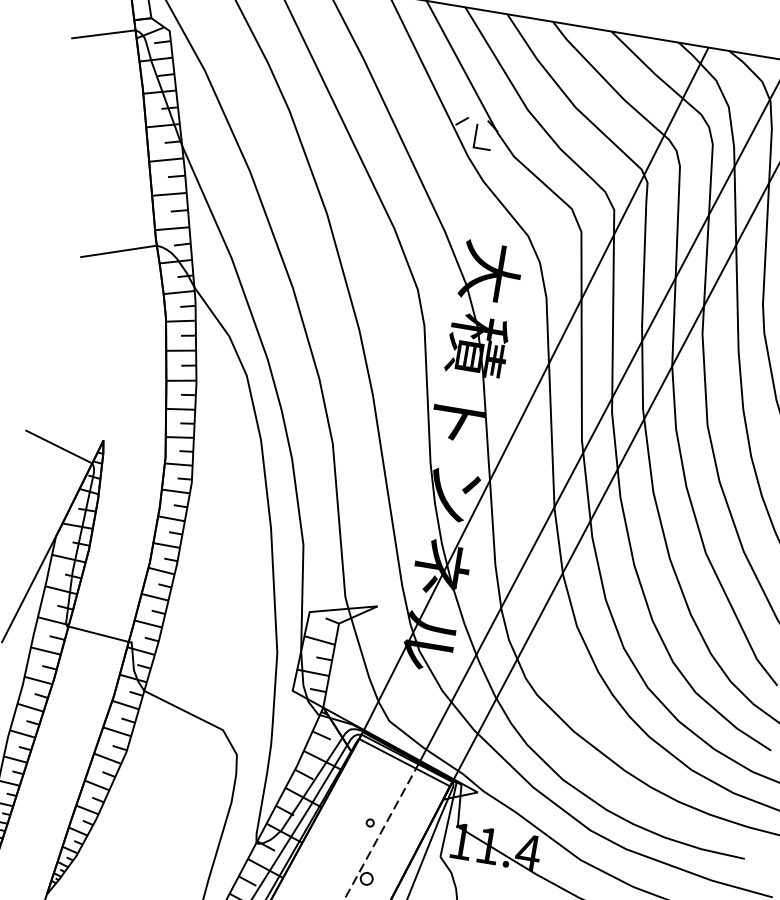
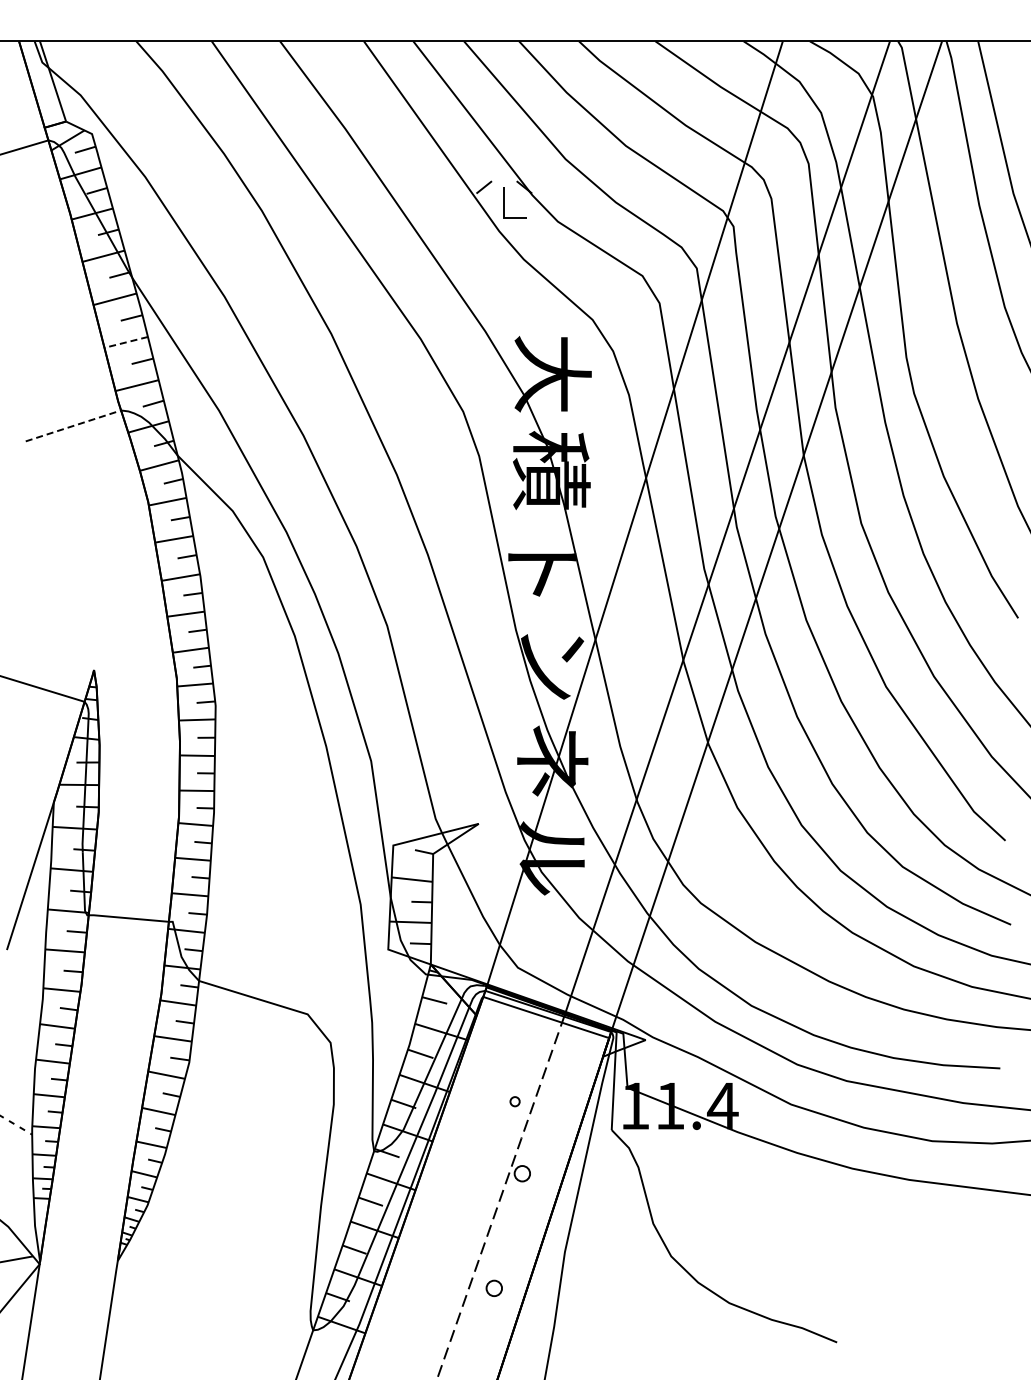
line: (168, 194) -> (125, 342), solid -> dashed
line: (118, 251) -> (73, 425), solid -> dashed

